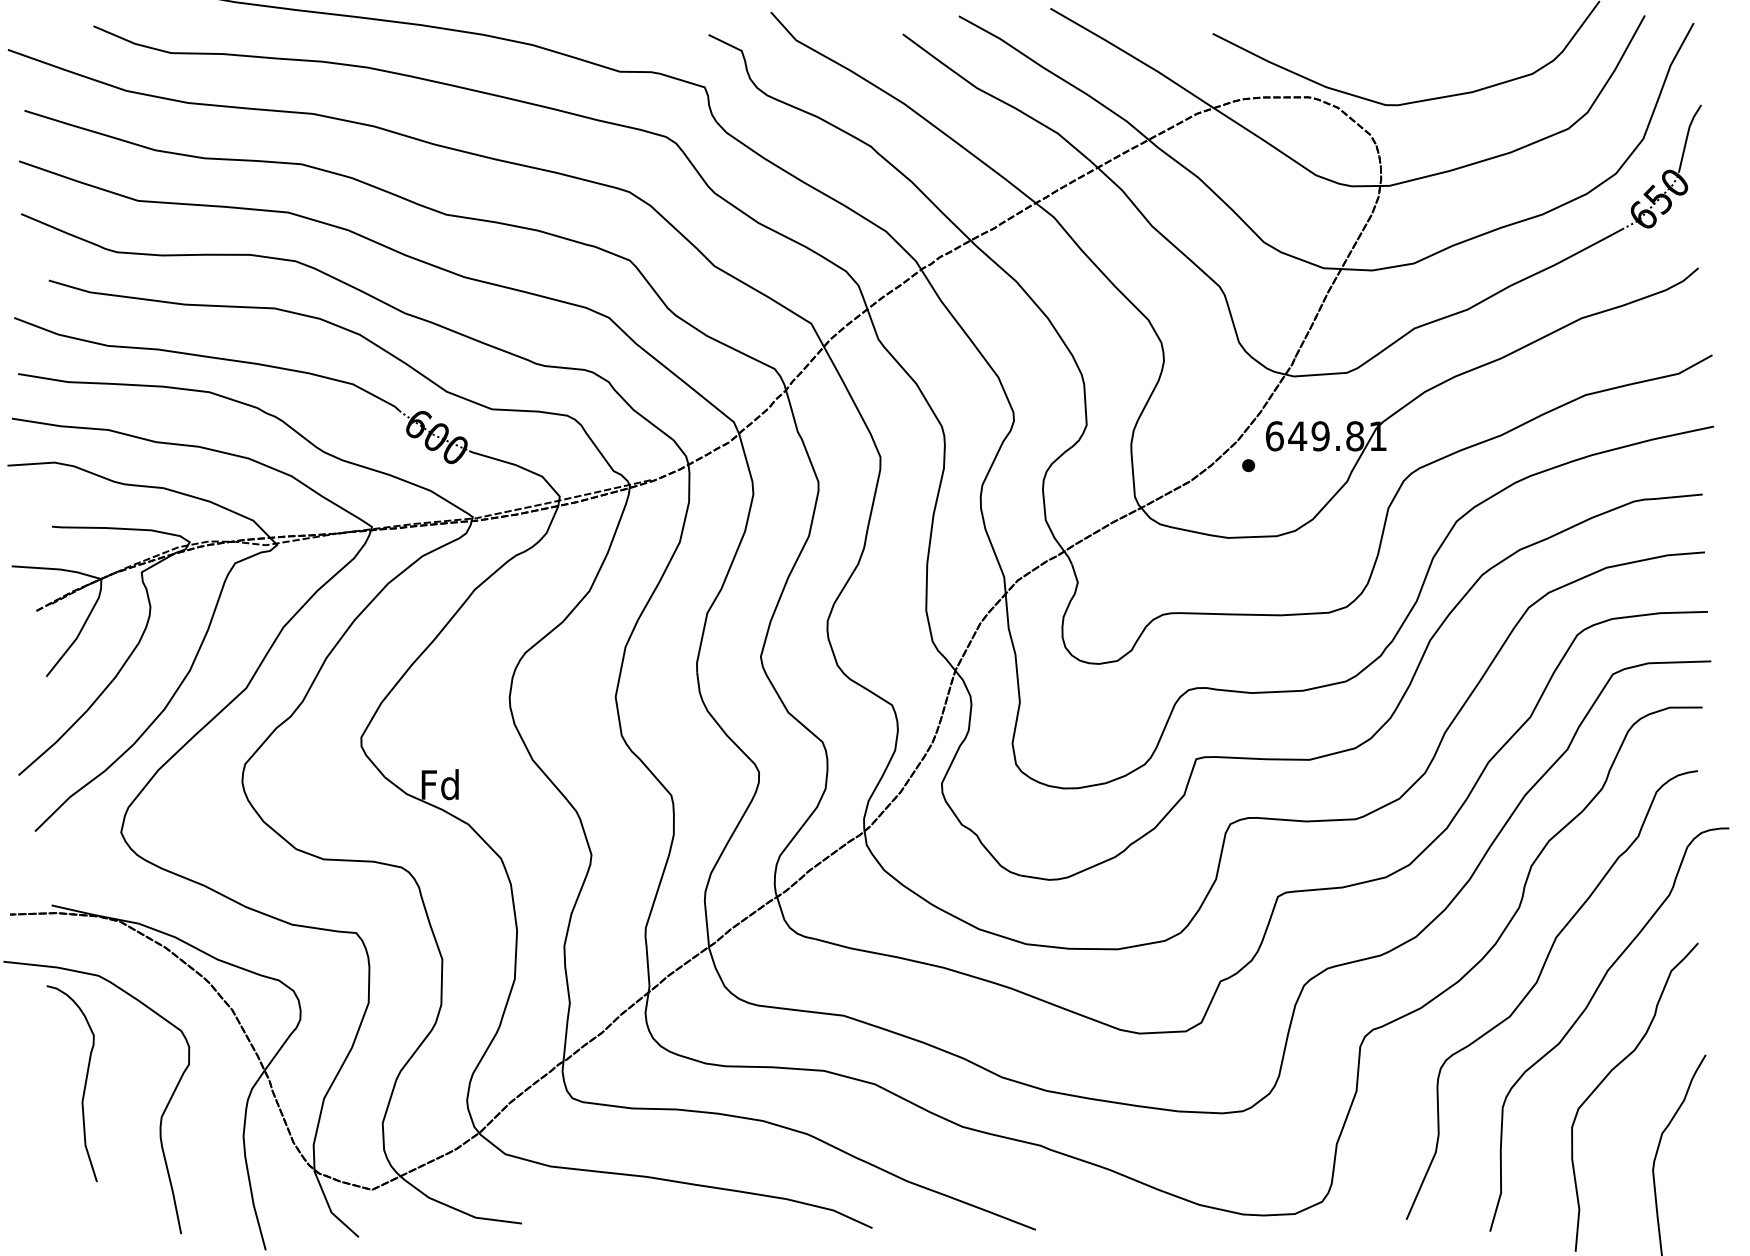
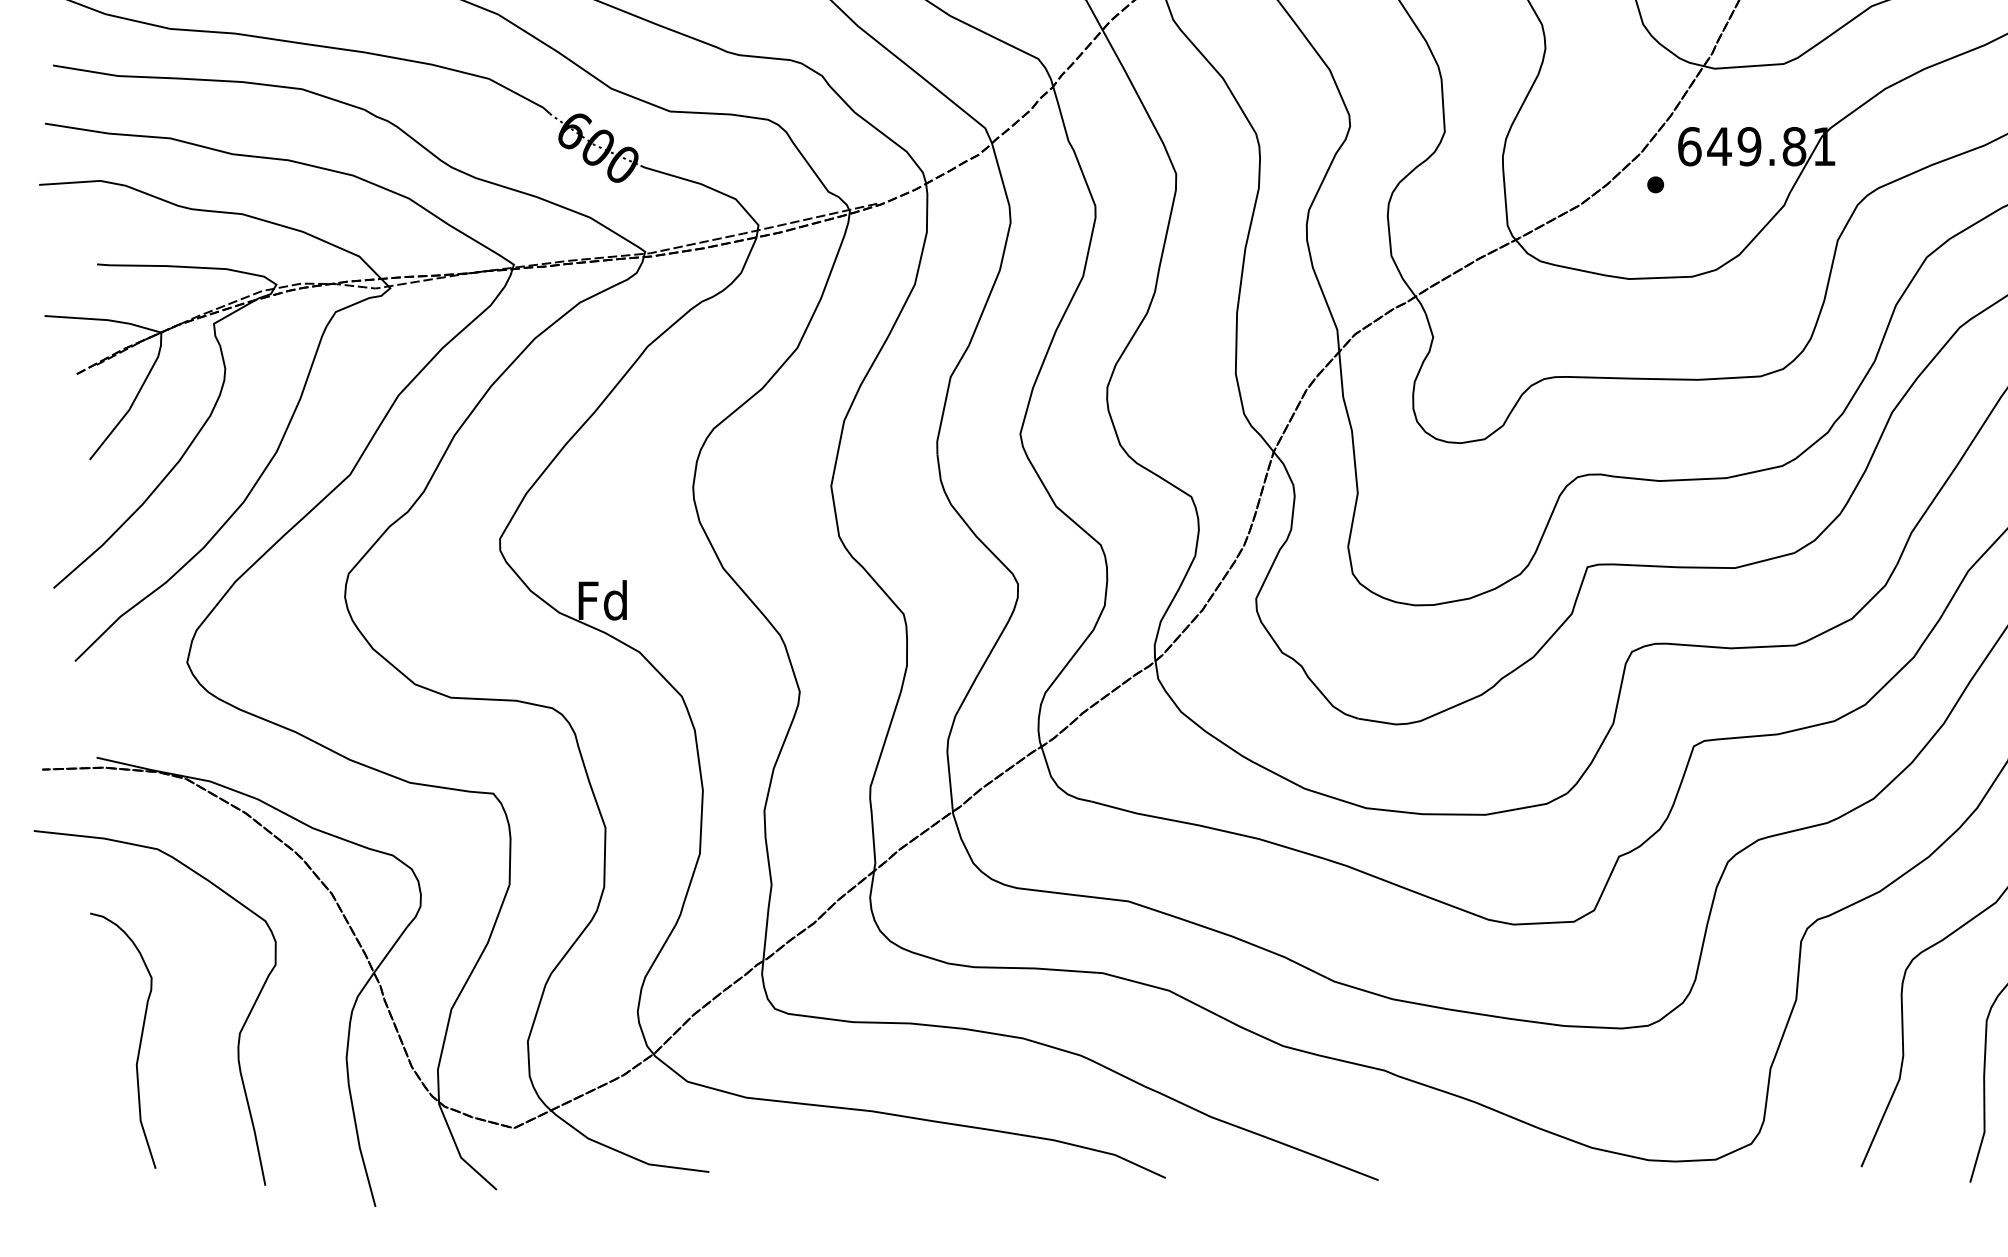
curve: (84, 1083) -> (139, 1040), moved

